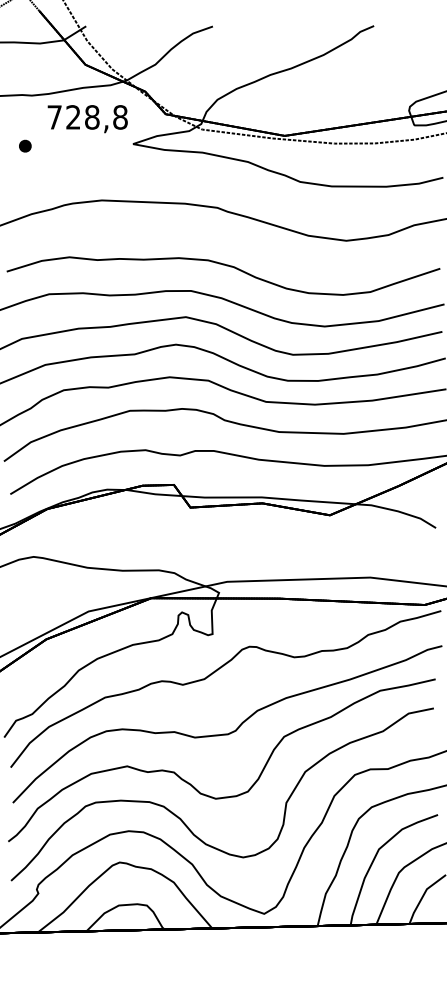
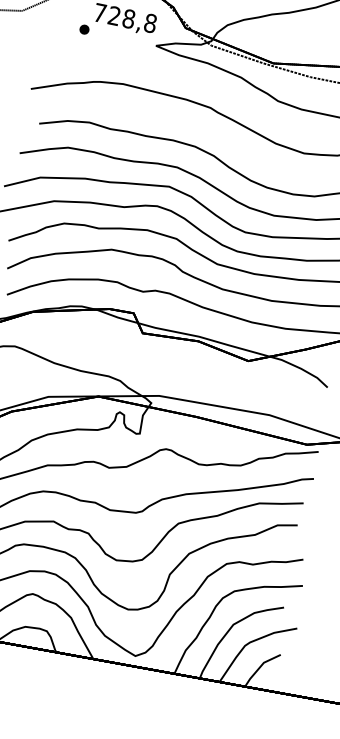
part: (25, 145) -> (84, 29), moved

